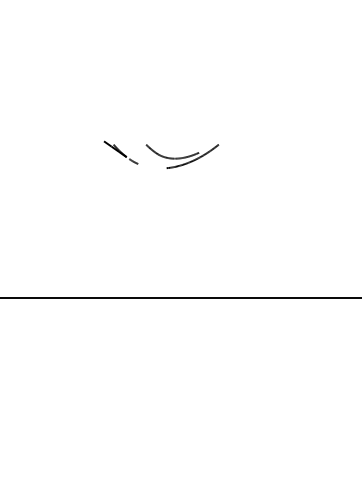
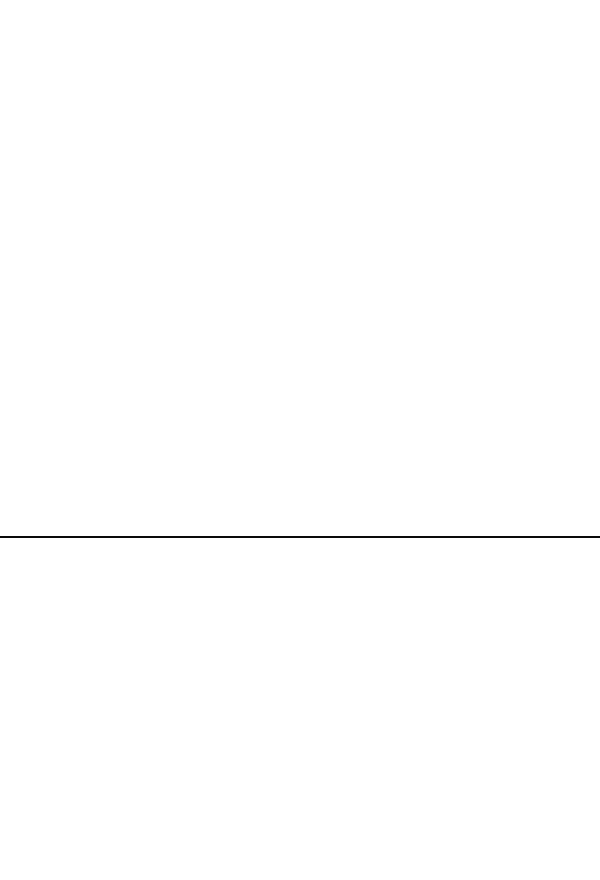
part: (161, 154) -> (201, 264), removed

